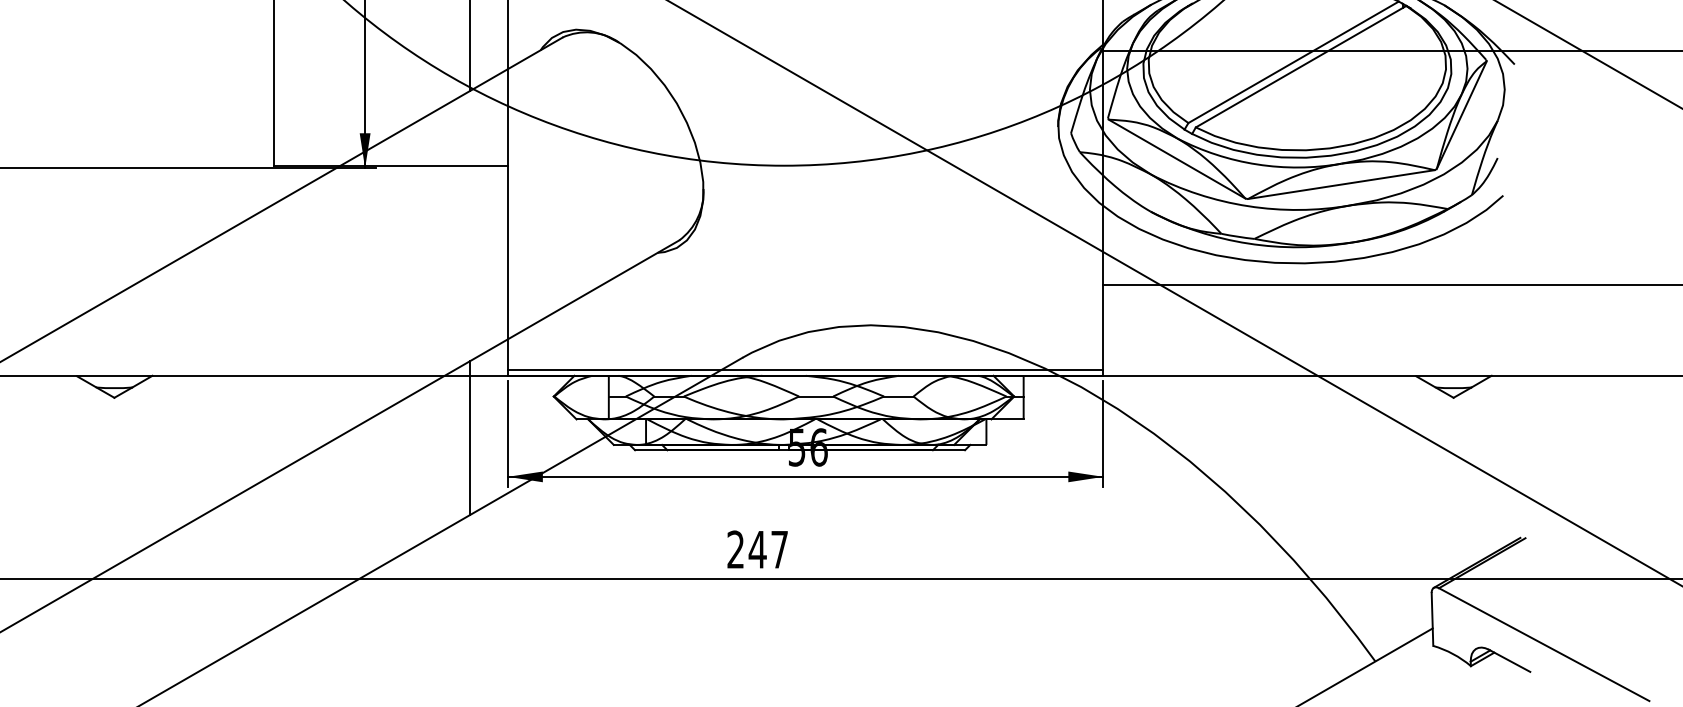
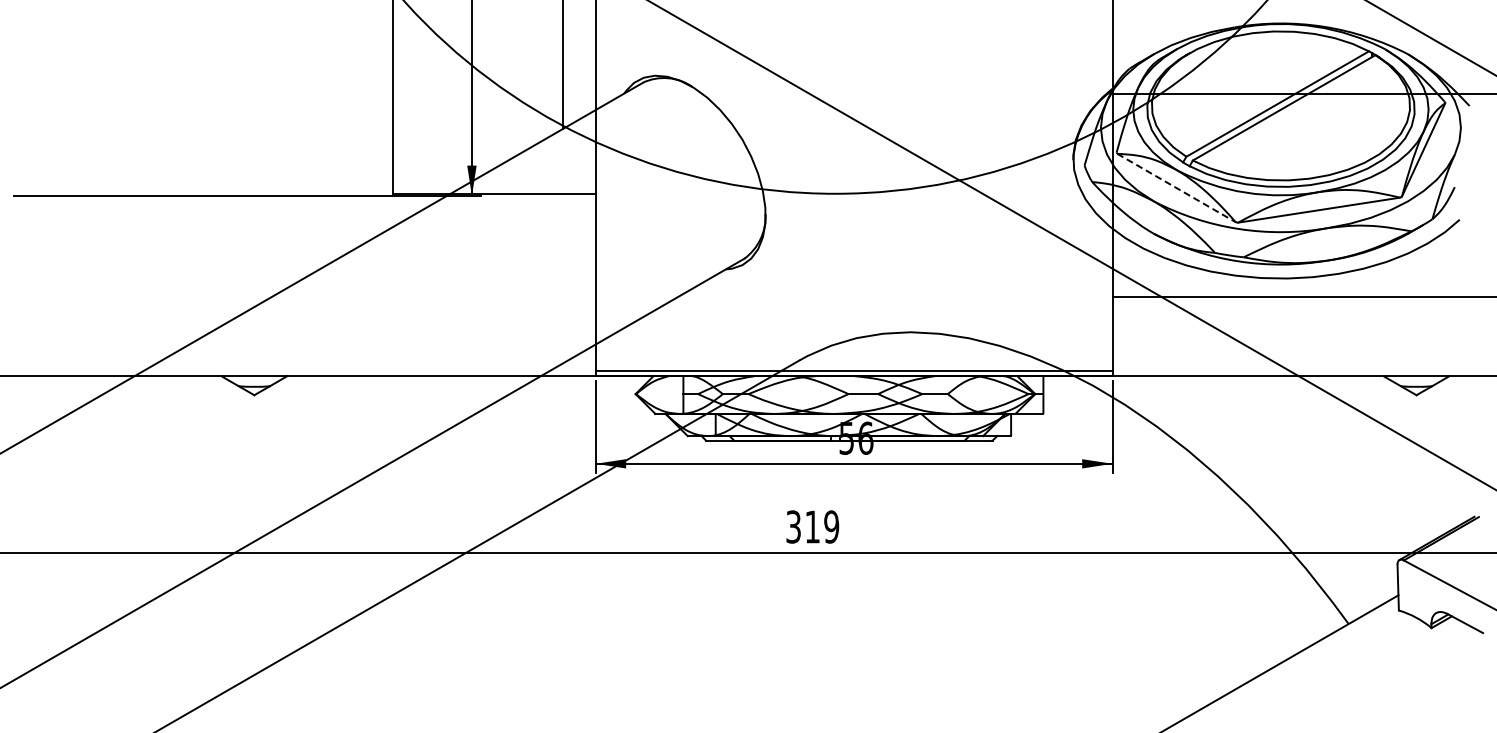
line: (1178, 159) -> (1177, 188), solid -> dashed
line: (469, 437) -> (562, 429), removed
text: (757, 549) -> (812, 526), 247 -> 319

